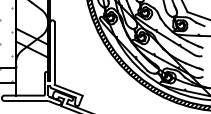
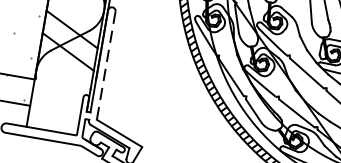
line: (54, 54) -> (105, 67), solid -> dashed

